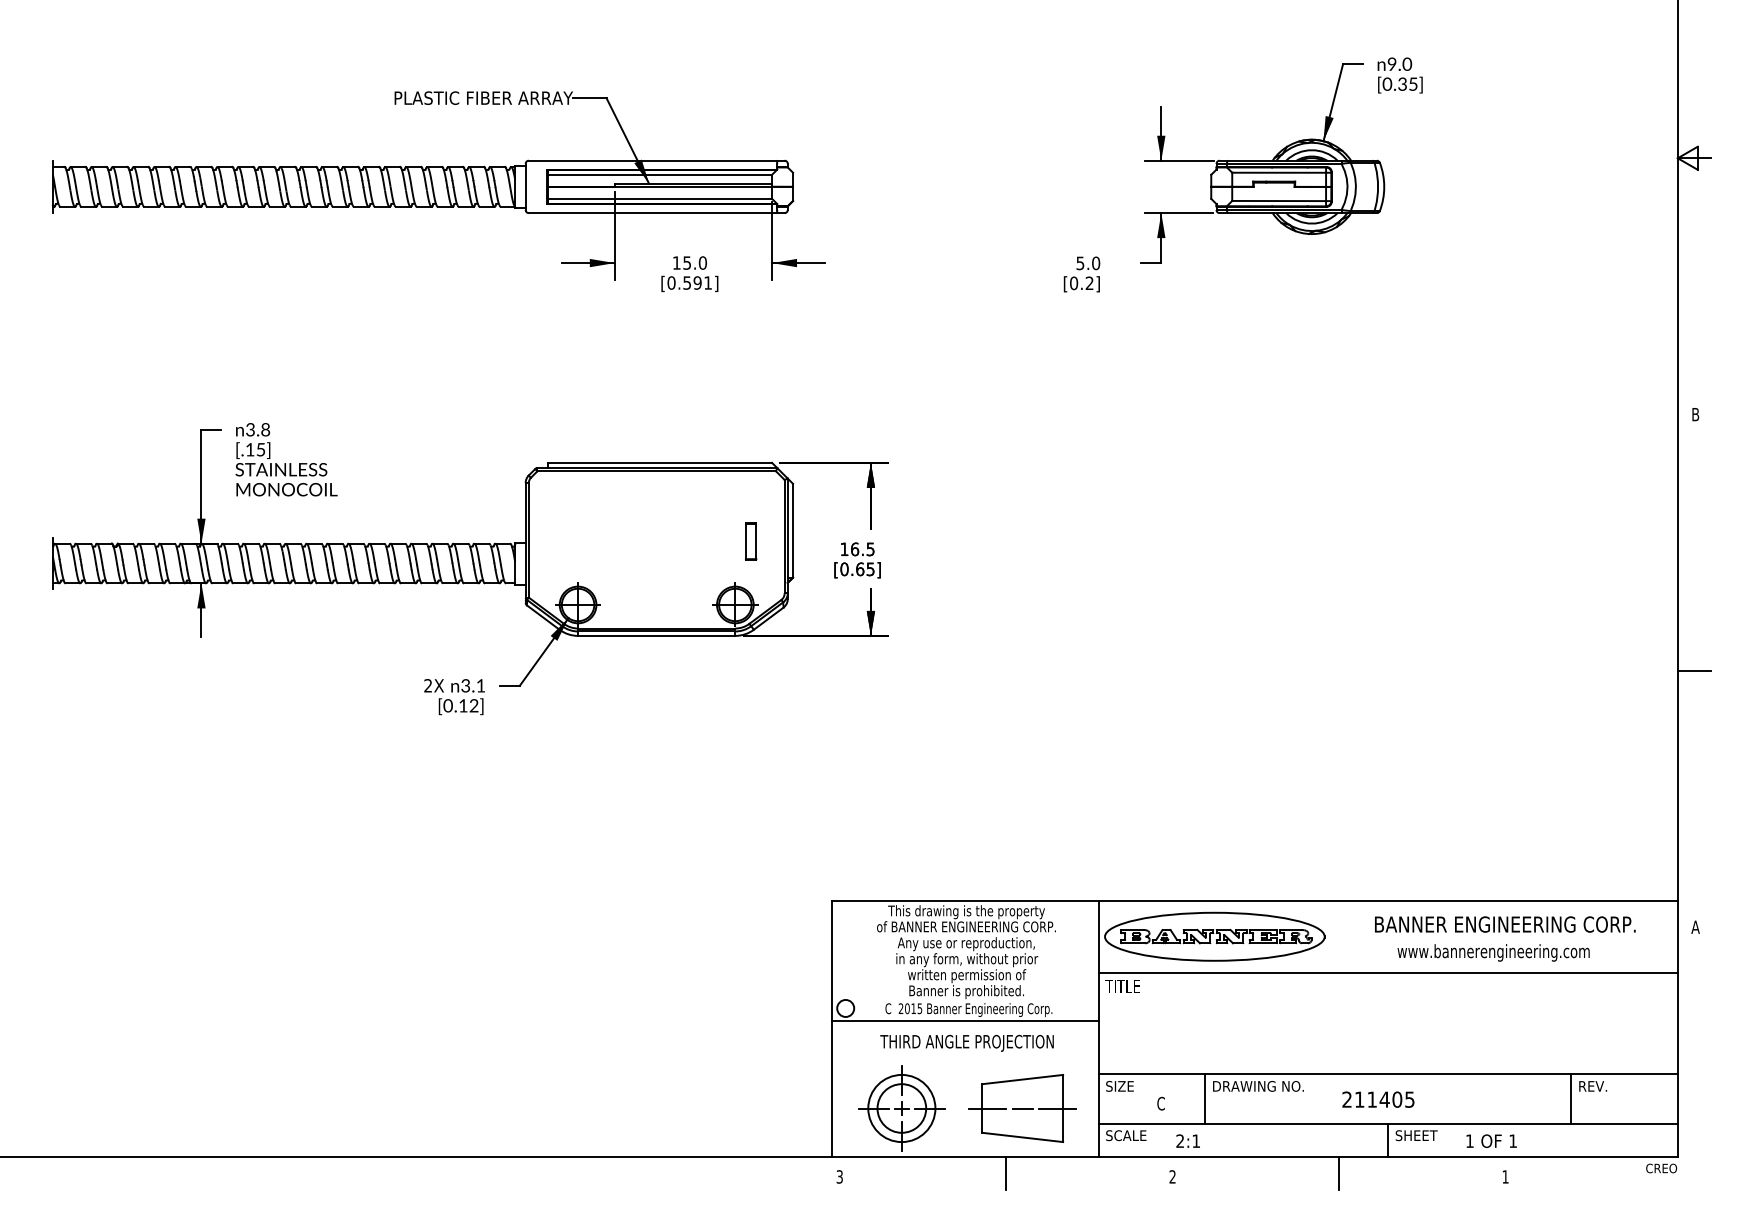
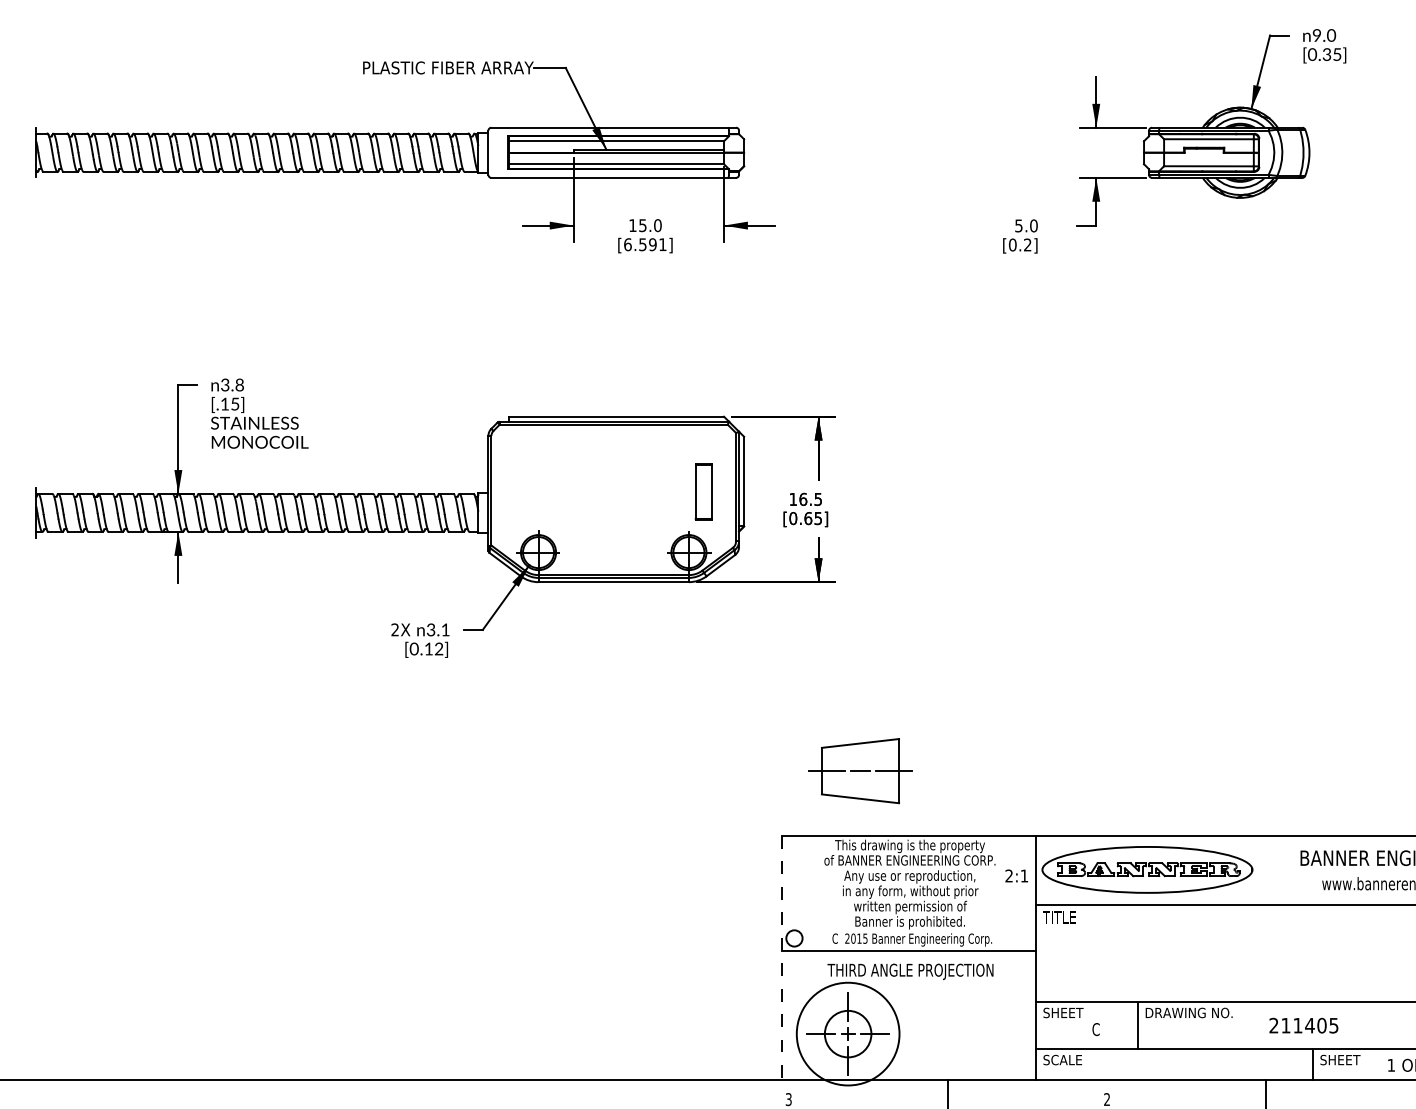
text: (671, 282) -> (627, 244), [0.591] -> [6.591]
part: (751, 541) -> (704, 491), size x1.6
line: (832, 1029) -> (781, 958), solid -> dashed
text: (1132, 1086) -> (1068, 1013), SIZE -> SHEET
circle: (901, 1108) -> (847, 1034), size x1.6
part: (1022, 1108) -> (860, 771), moved
text: (1187, 1140) -> (1016, 875), moved

